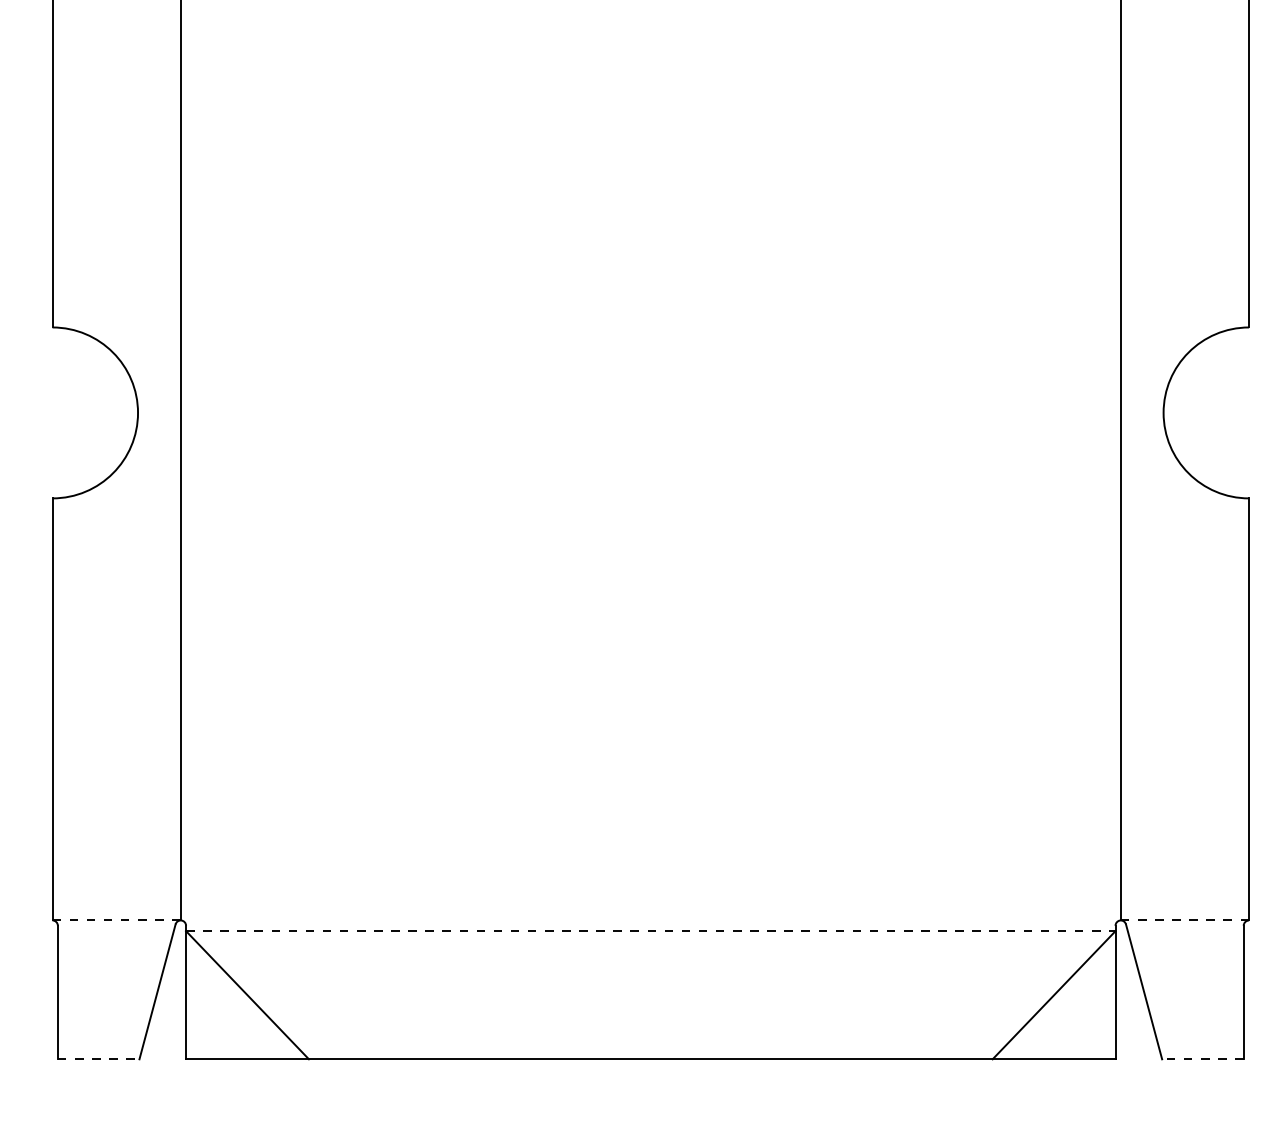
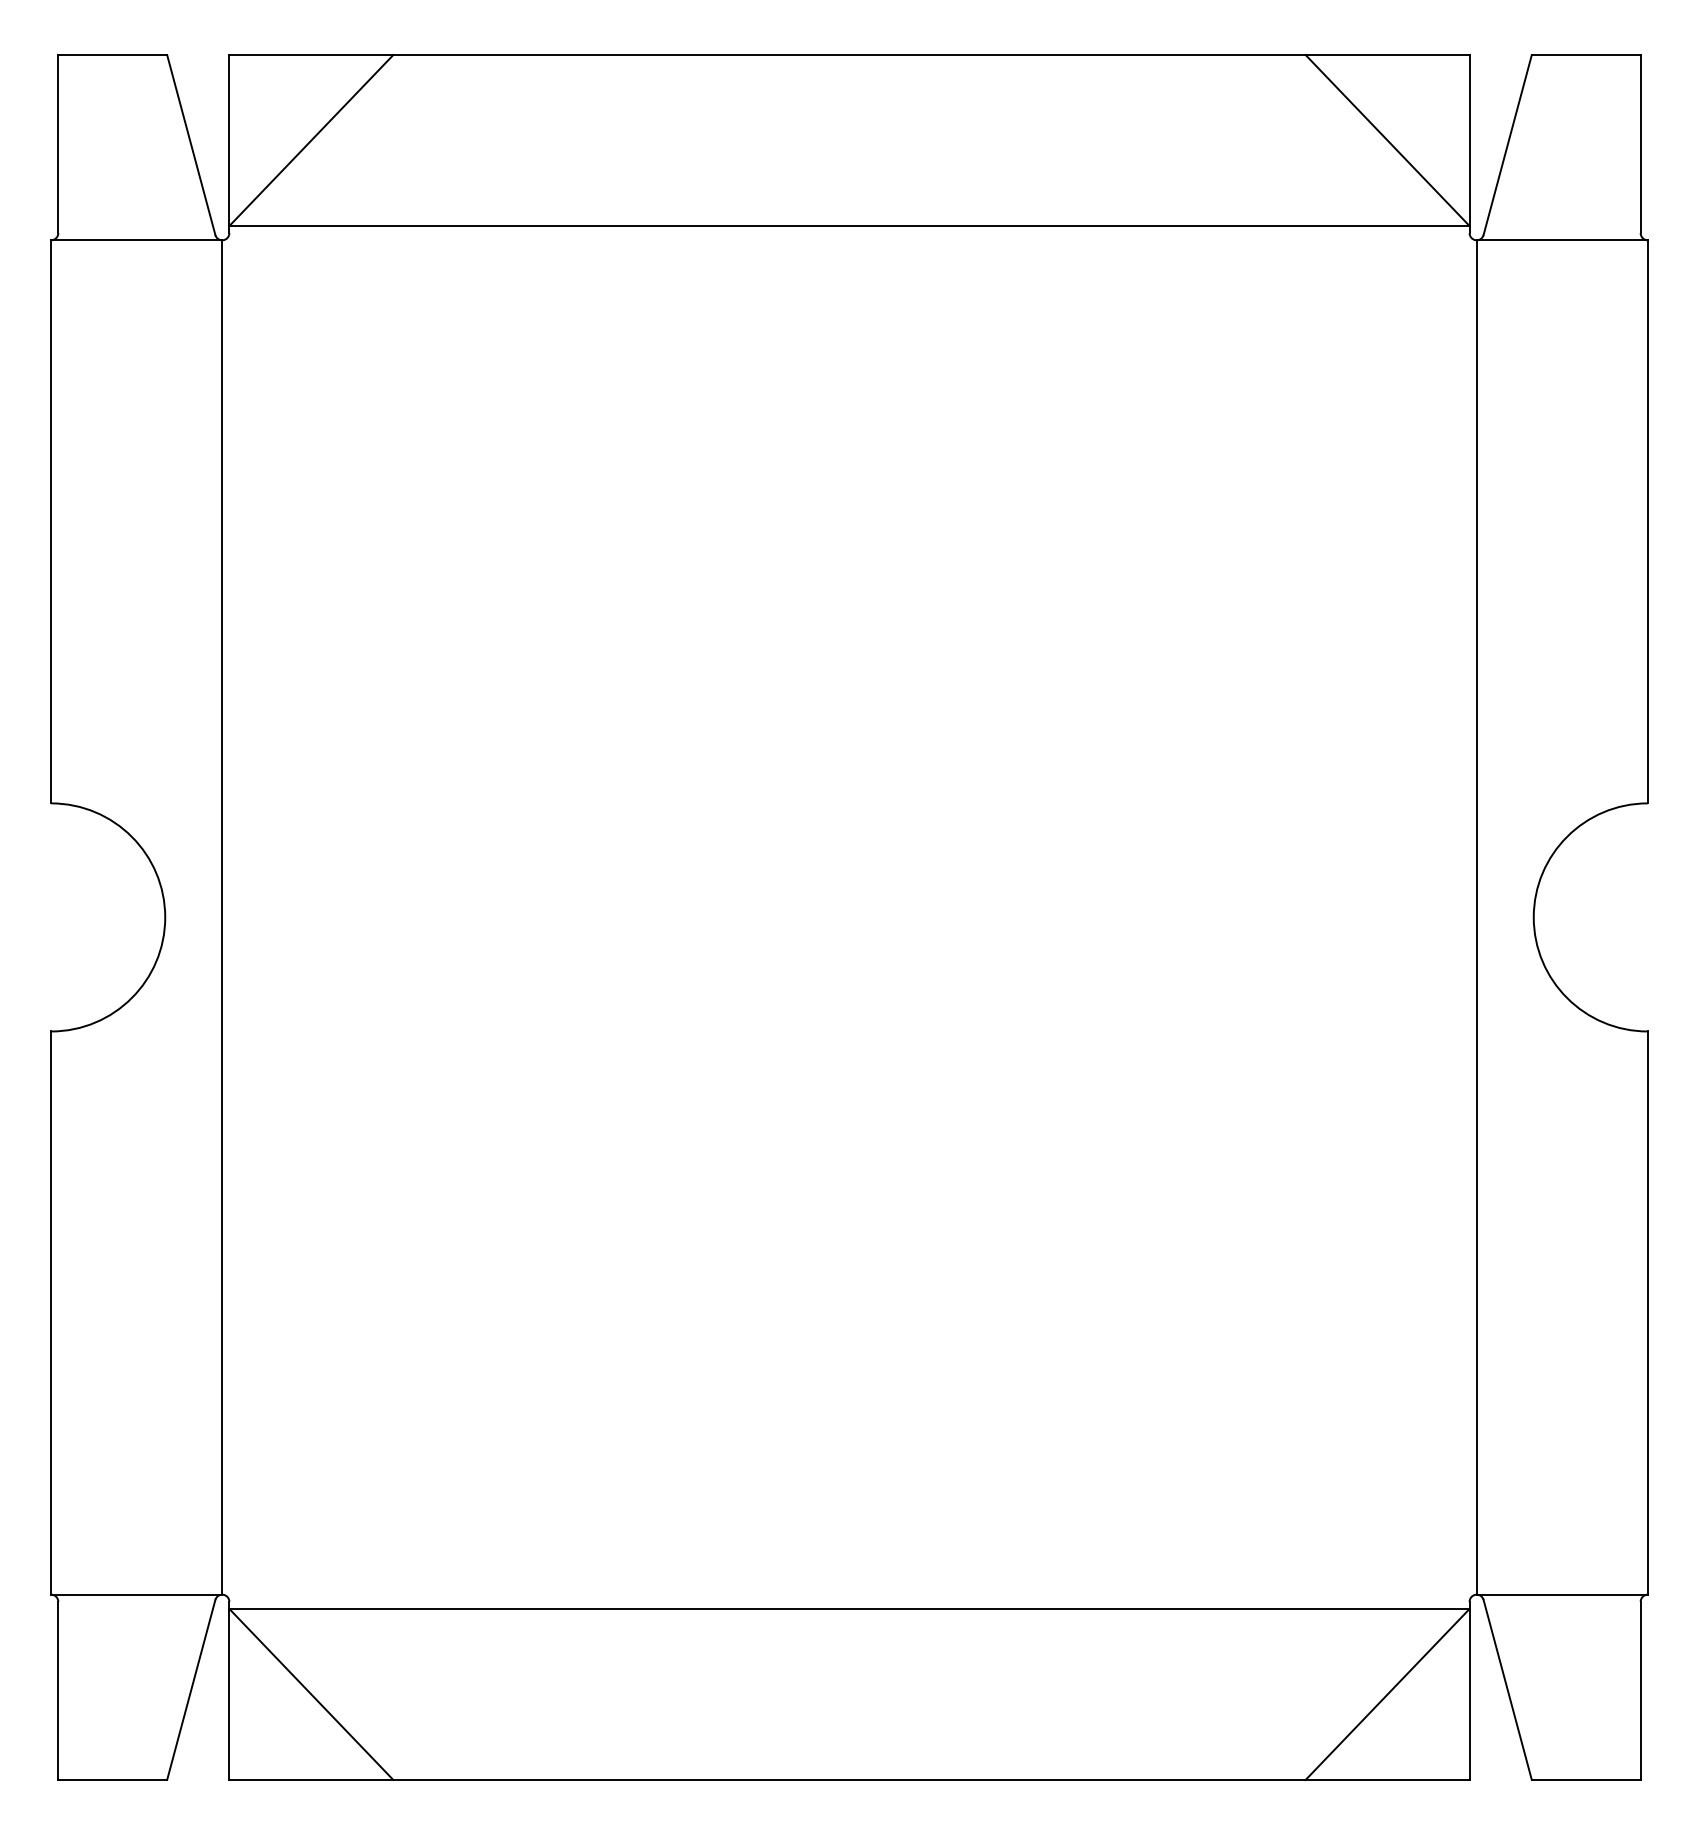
line: (116, 920) -> (136, 1594), dashed -> solid
line: (1185, 920) -> (1562, 1594), dashed -> solid
line: (650, 930) -> (849, 1608), dashed -> solid
line: (99, 1058) -> (113, 1779), dashed -> solid
line: (1202, 1058) -> (1585, 1779), dashed -> solid

